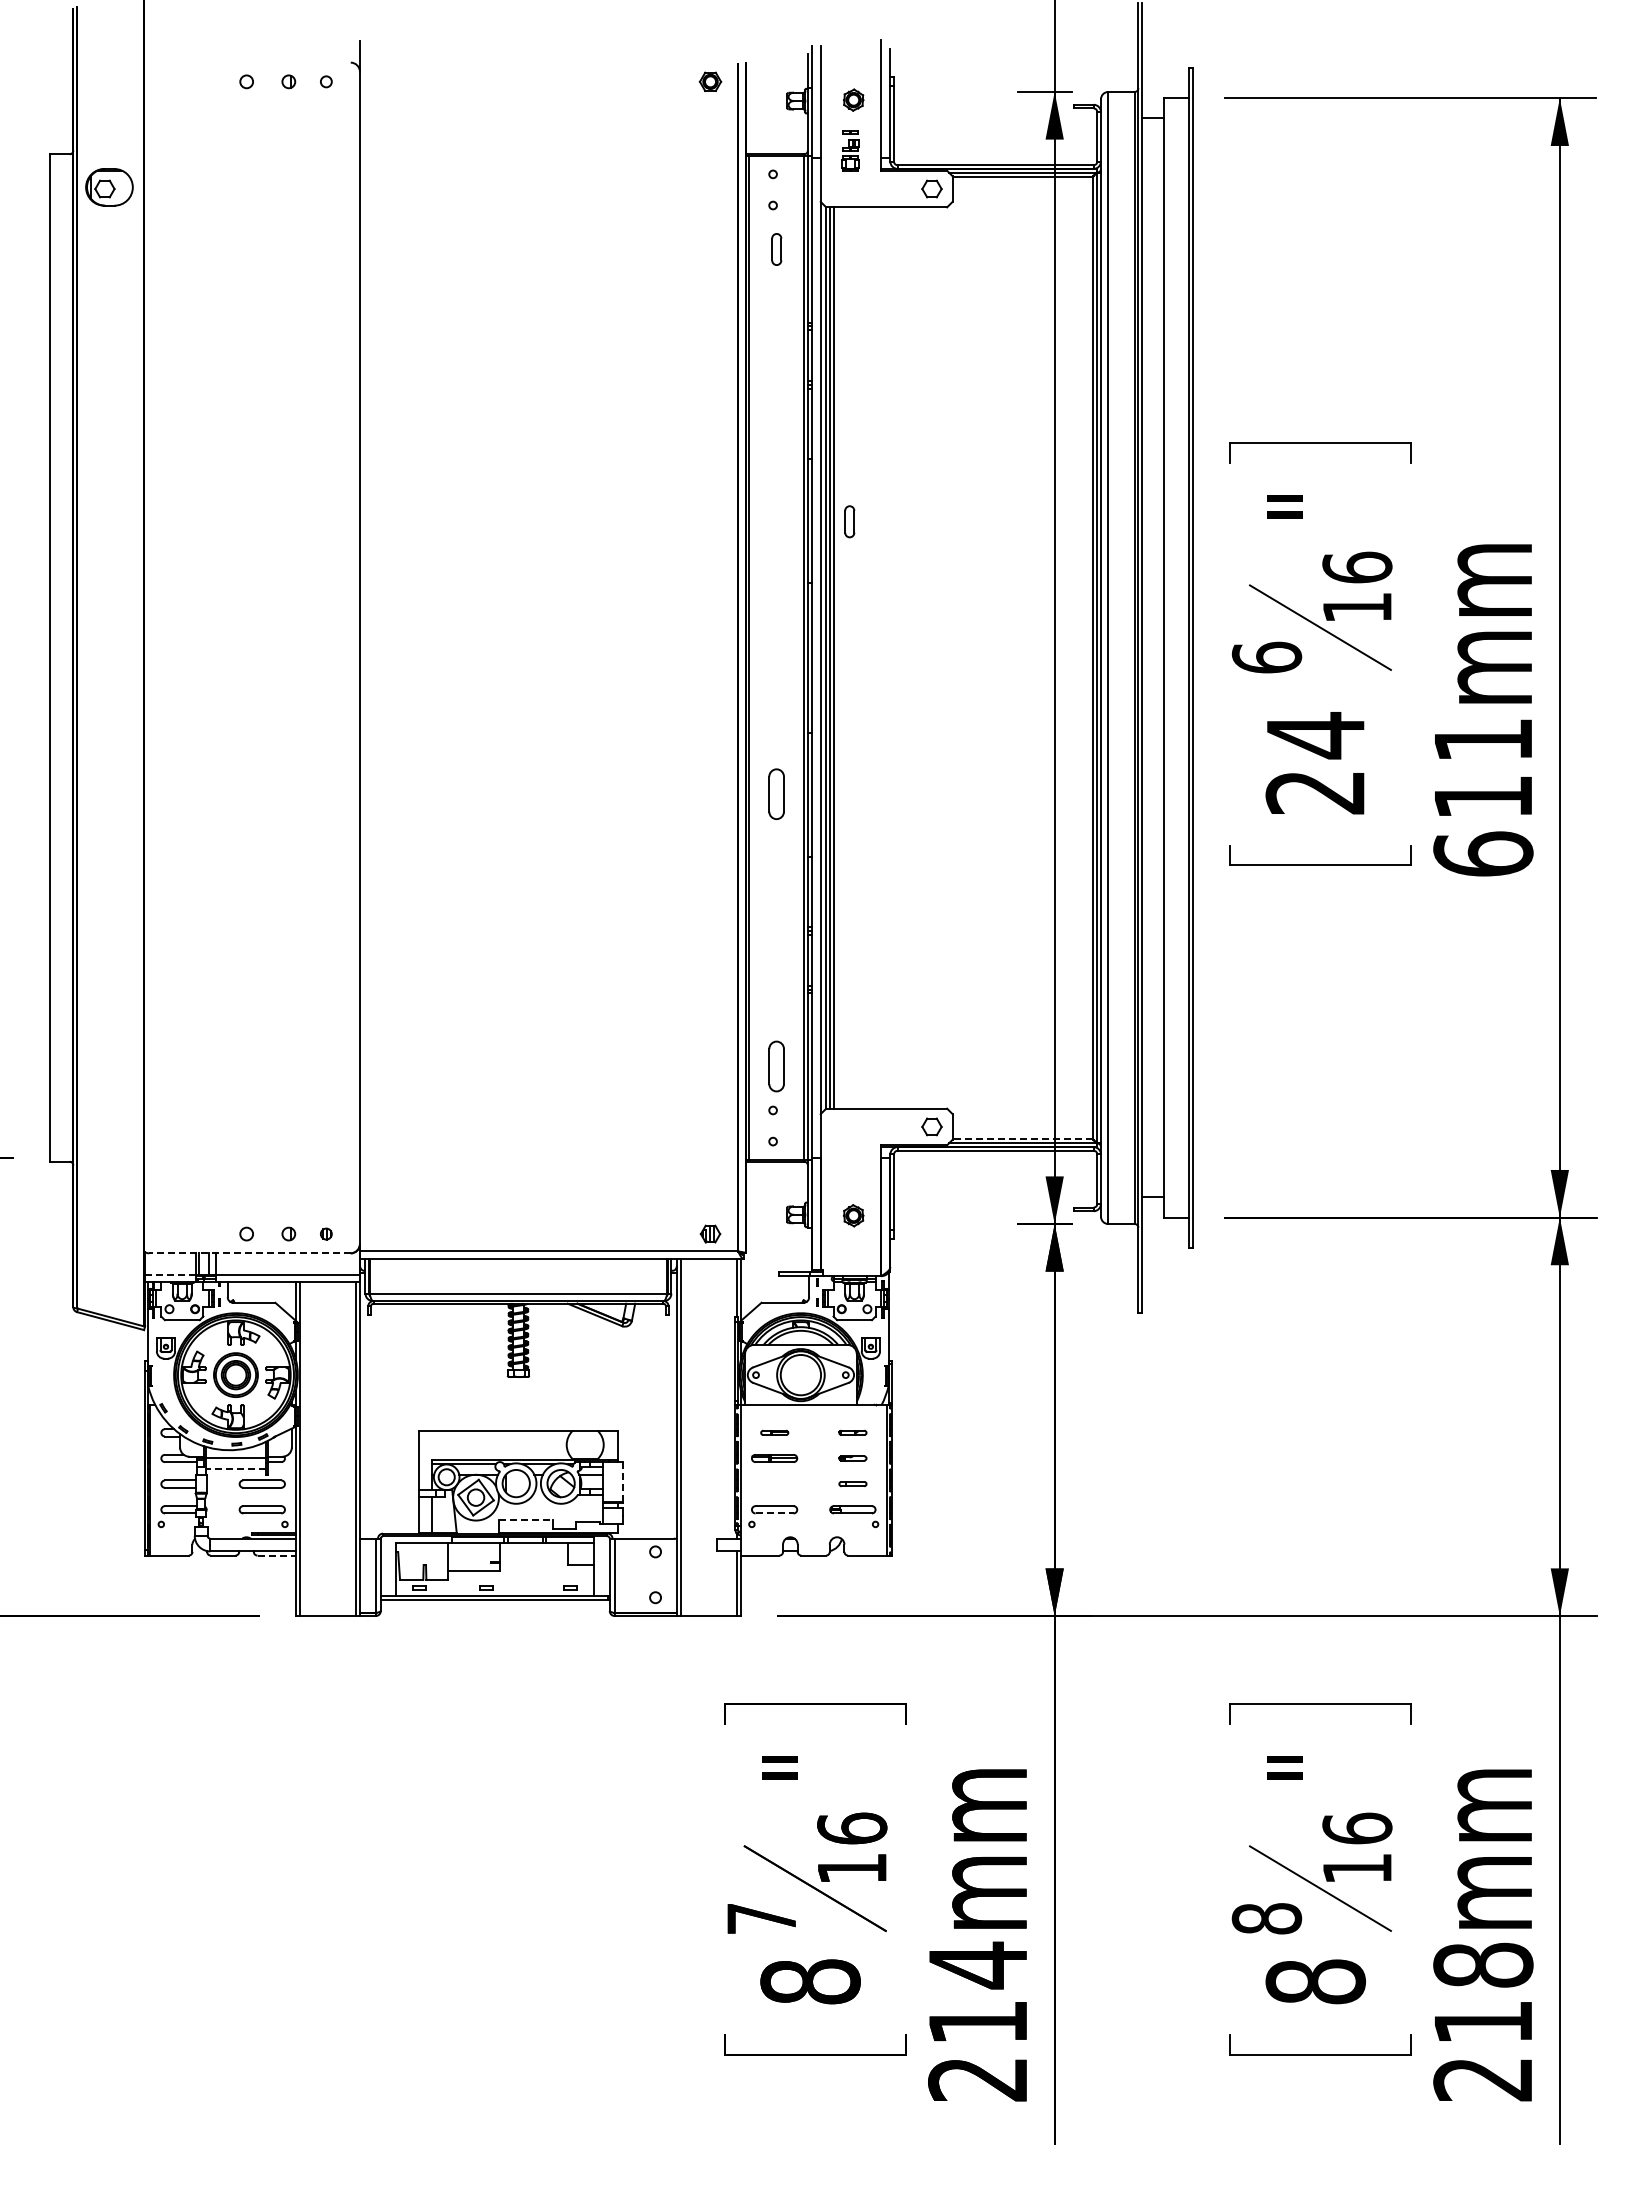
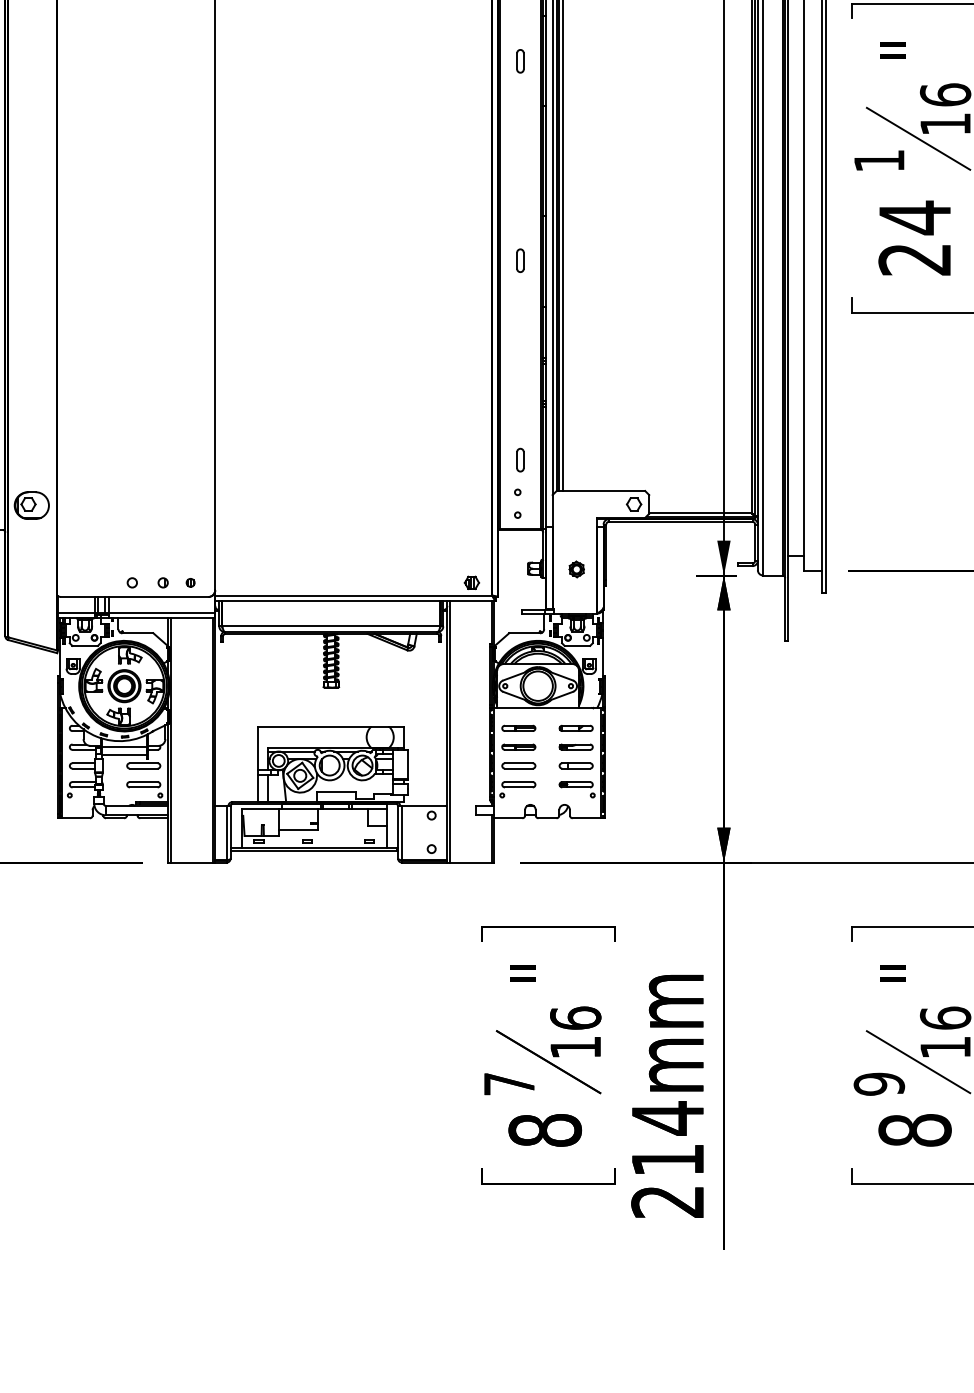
part: (849, 521) -> (520, 61), moved
text: (1266, 657) -> (879, 160), 6 -> 1
part: (776, 793) -> (520, 260), size x0.62
part: (776, 1066) -> (520, 460), size x0.62
part: (109, 1128) -> (31, 505), added
line: (1022, 1138) -> (700, 512), dashed -> solid
line: (250, 1253) -> (135, 597), dashed -> solid
line: (170, 1274) -> (76, 612), dashed -> solid
part: (774, 1432) -> (518, 728), size x1.67
part: (852, 1432) -> (575, 728), size x1.67
part: (852, 1458) -> (575, 747), size x1.67
line: (235, 1468) -> (124, 754), dashed -> solid
line: (622, 1481) -> (407, 764), dashed -> solid
part: (774, 1483) -> (518, 765), added
part: (852, 1483) -> (575, 765), size x1.67
line: (775, 1513) -> (519, 787), dashed -> solid
line: (525, 1520) -> (336, 792), dashed -> solid
line: (277, 1555) -> (154, 818), dashed -> solid
text: (1266, 1918) -> (879, 1084), 8 -> 9

